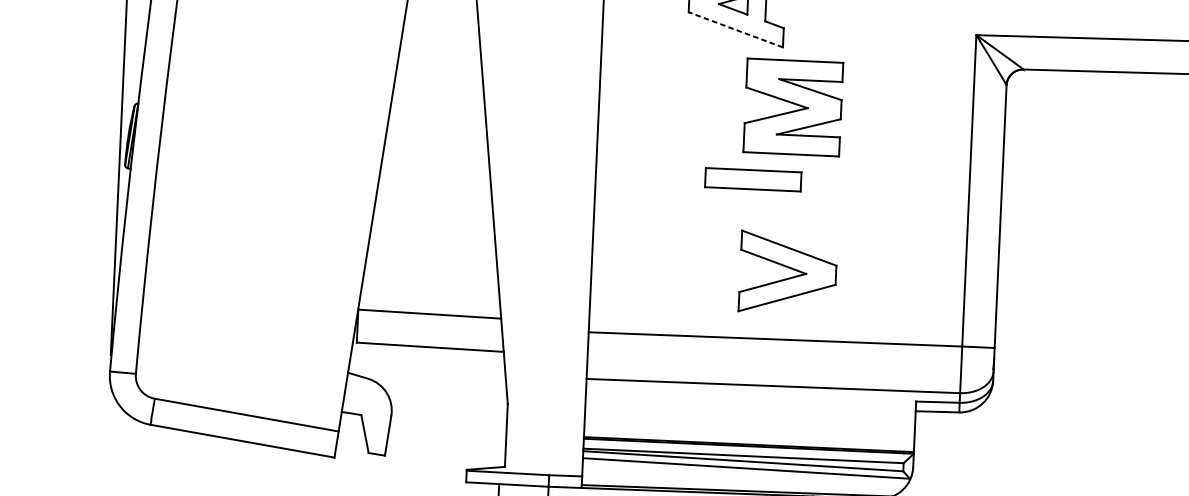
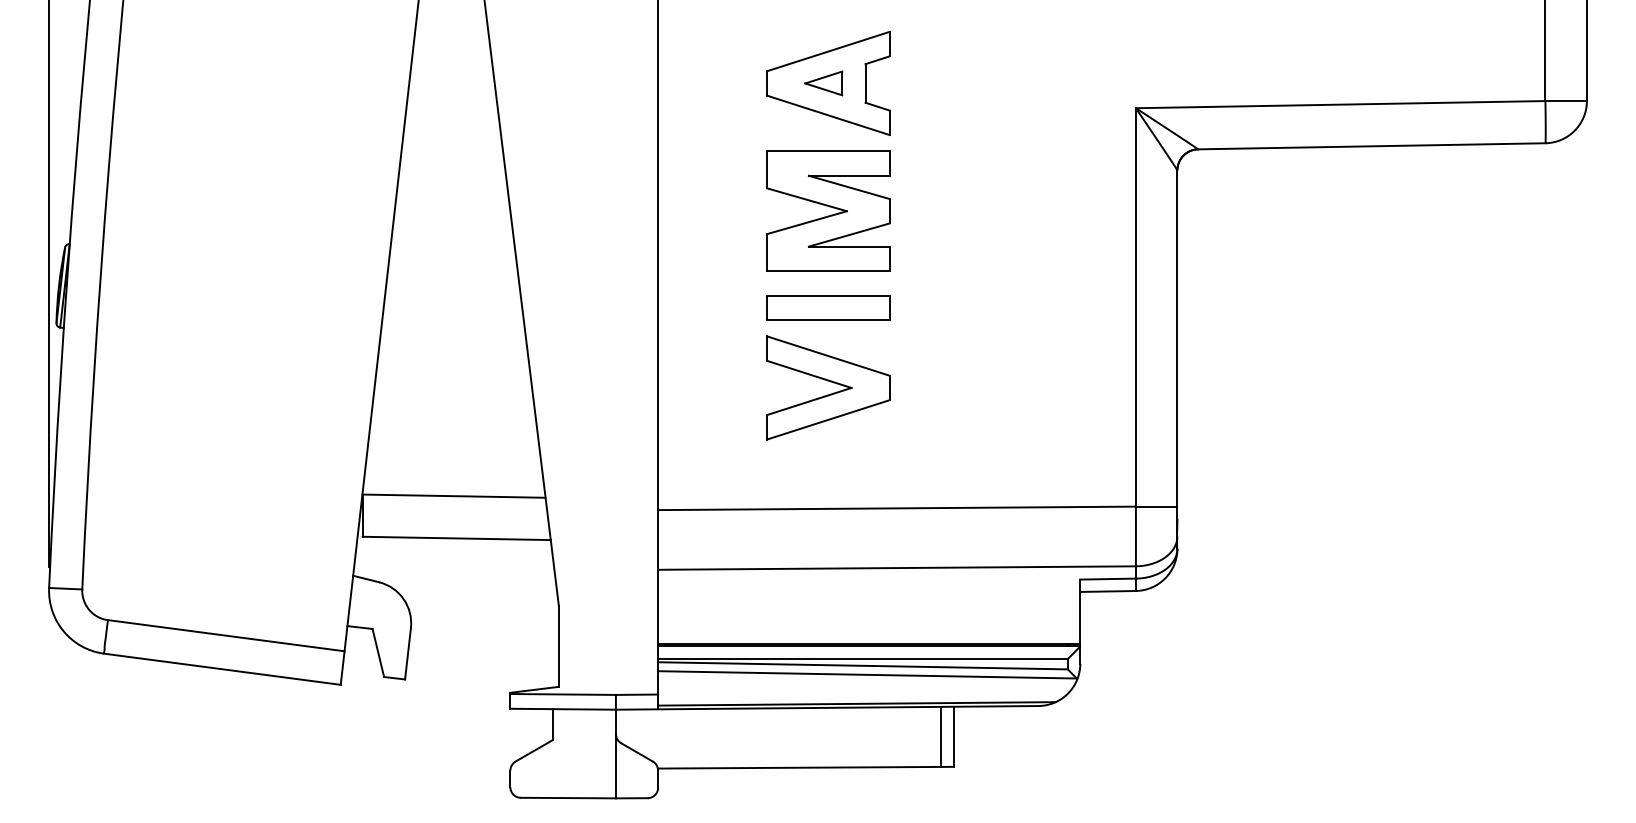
line: (735, 29) -> (827, 115), dashed -> solid
part: (793, 106) -> (828, 210), moved
part: (753, 179) -> (828, 307), moved
part: (788, 272) -> (828, 387), moved

